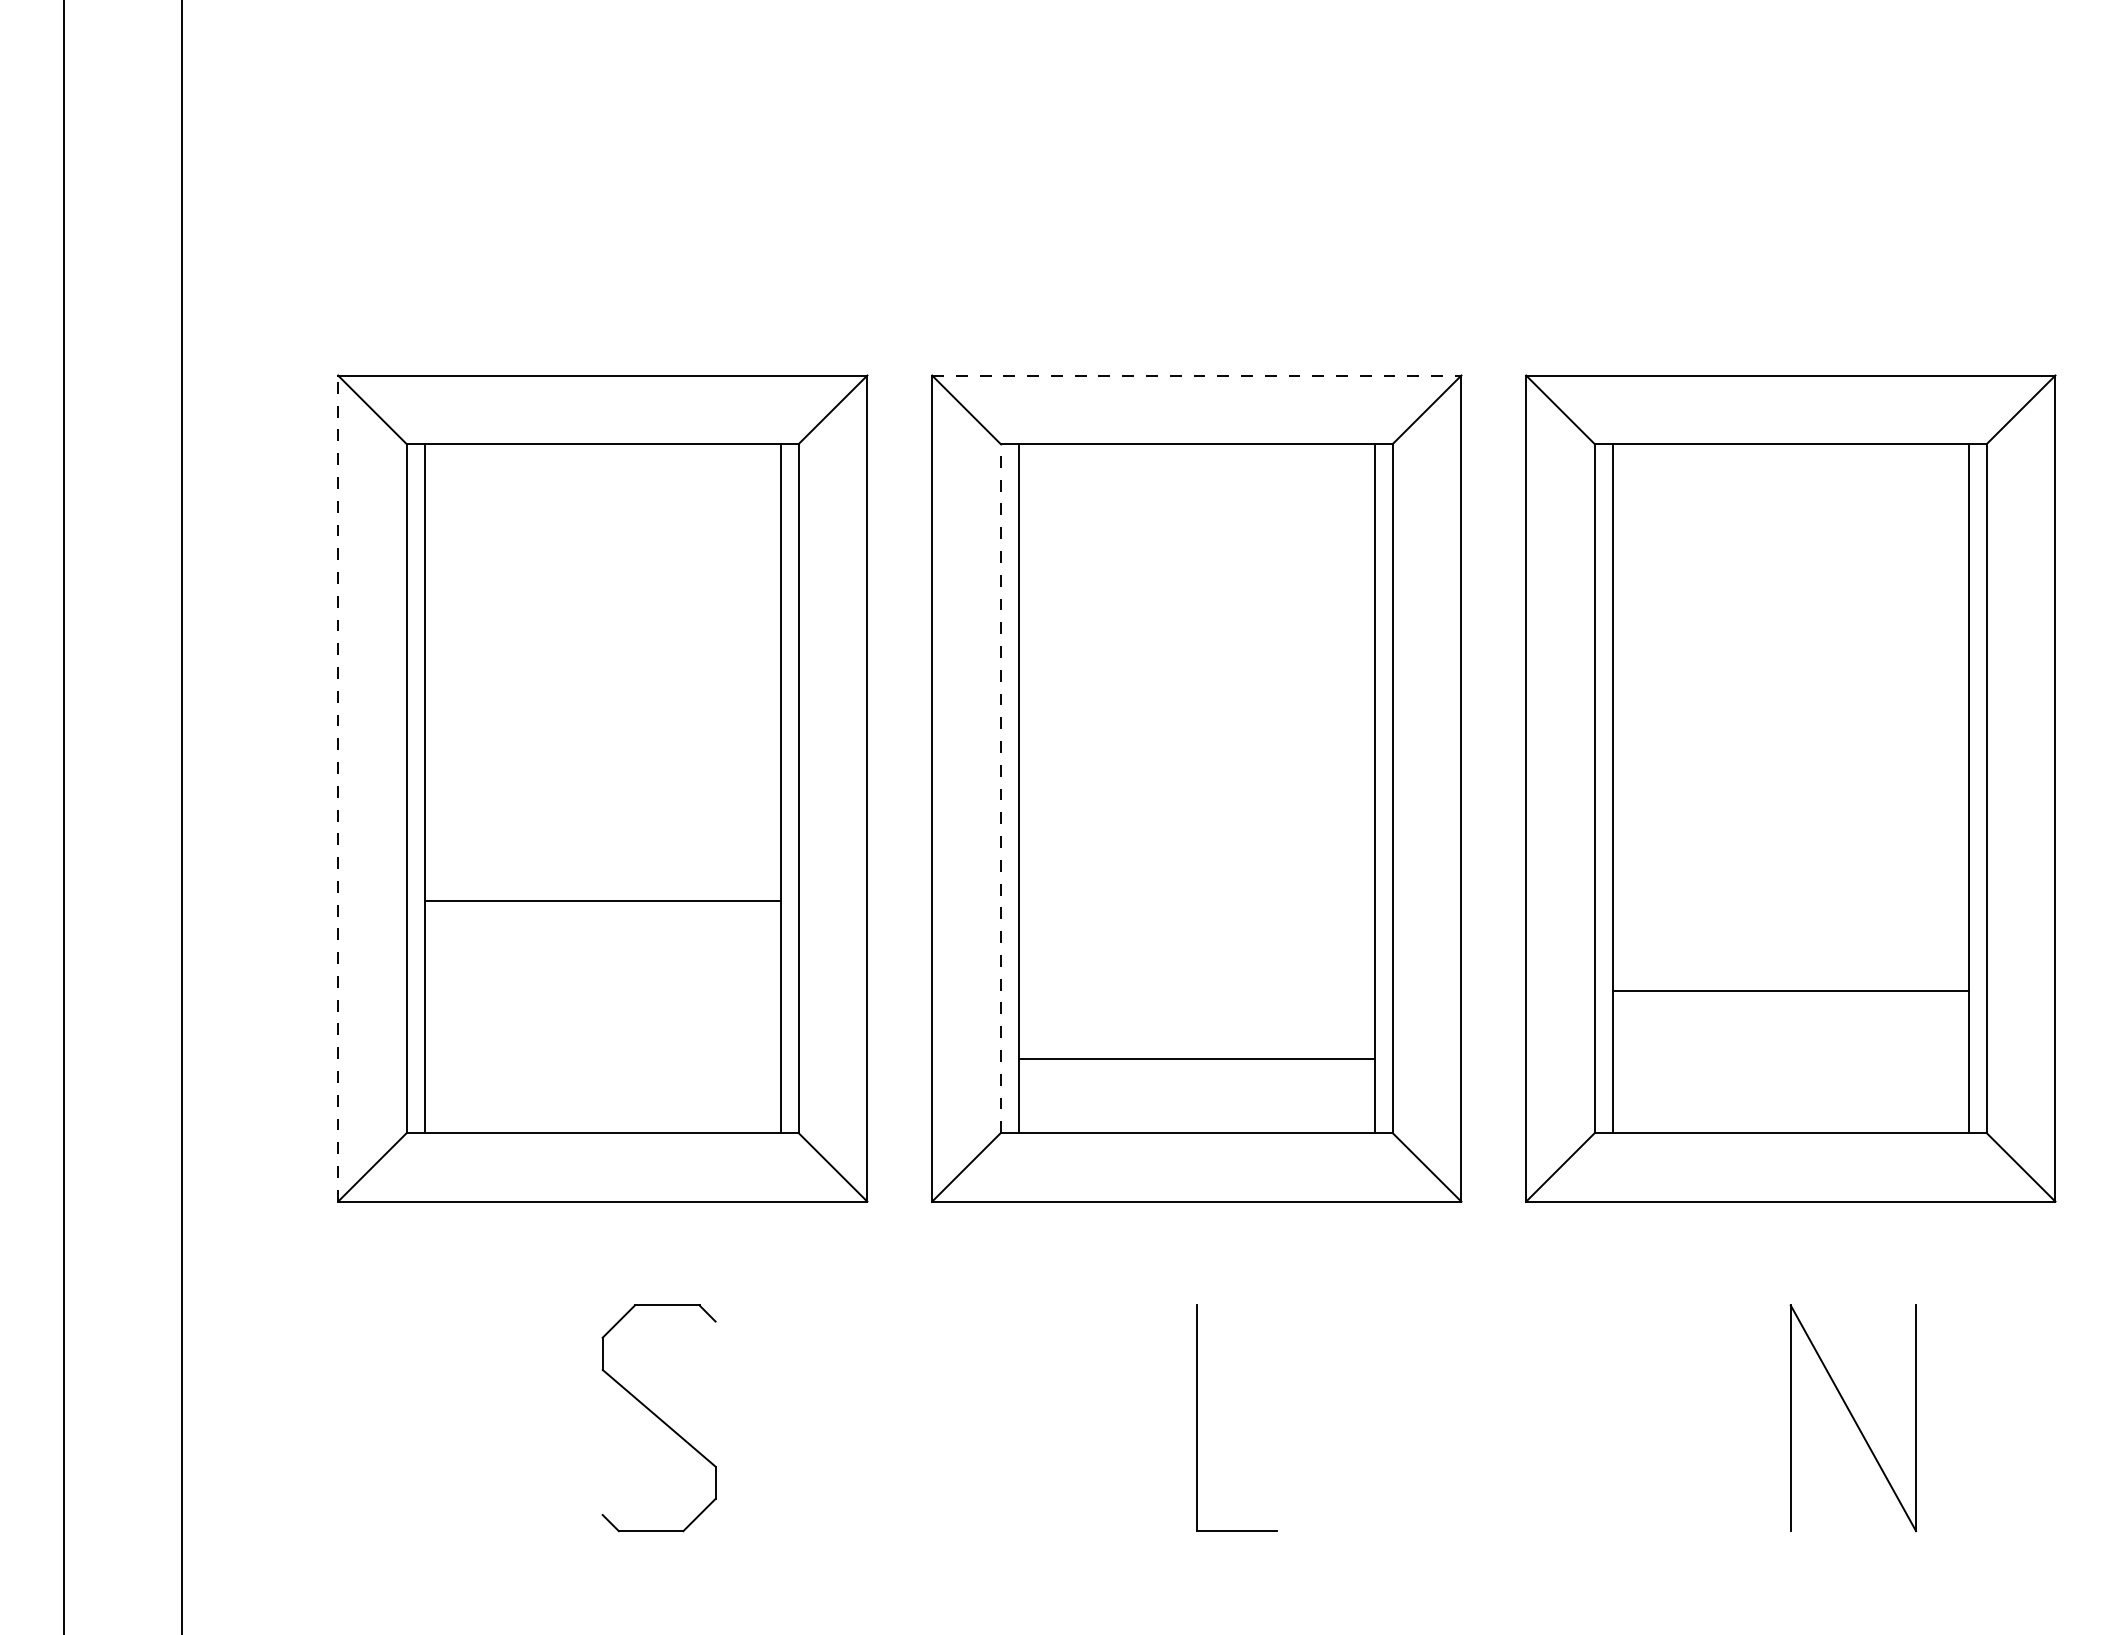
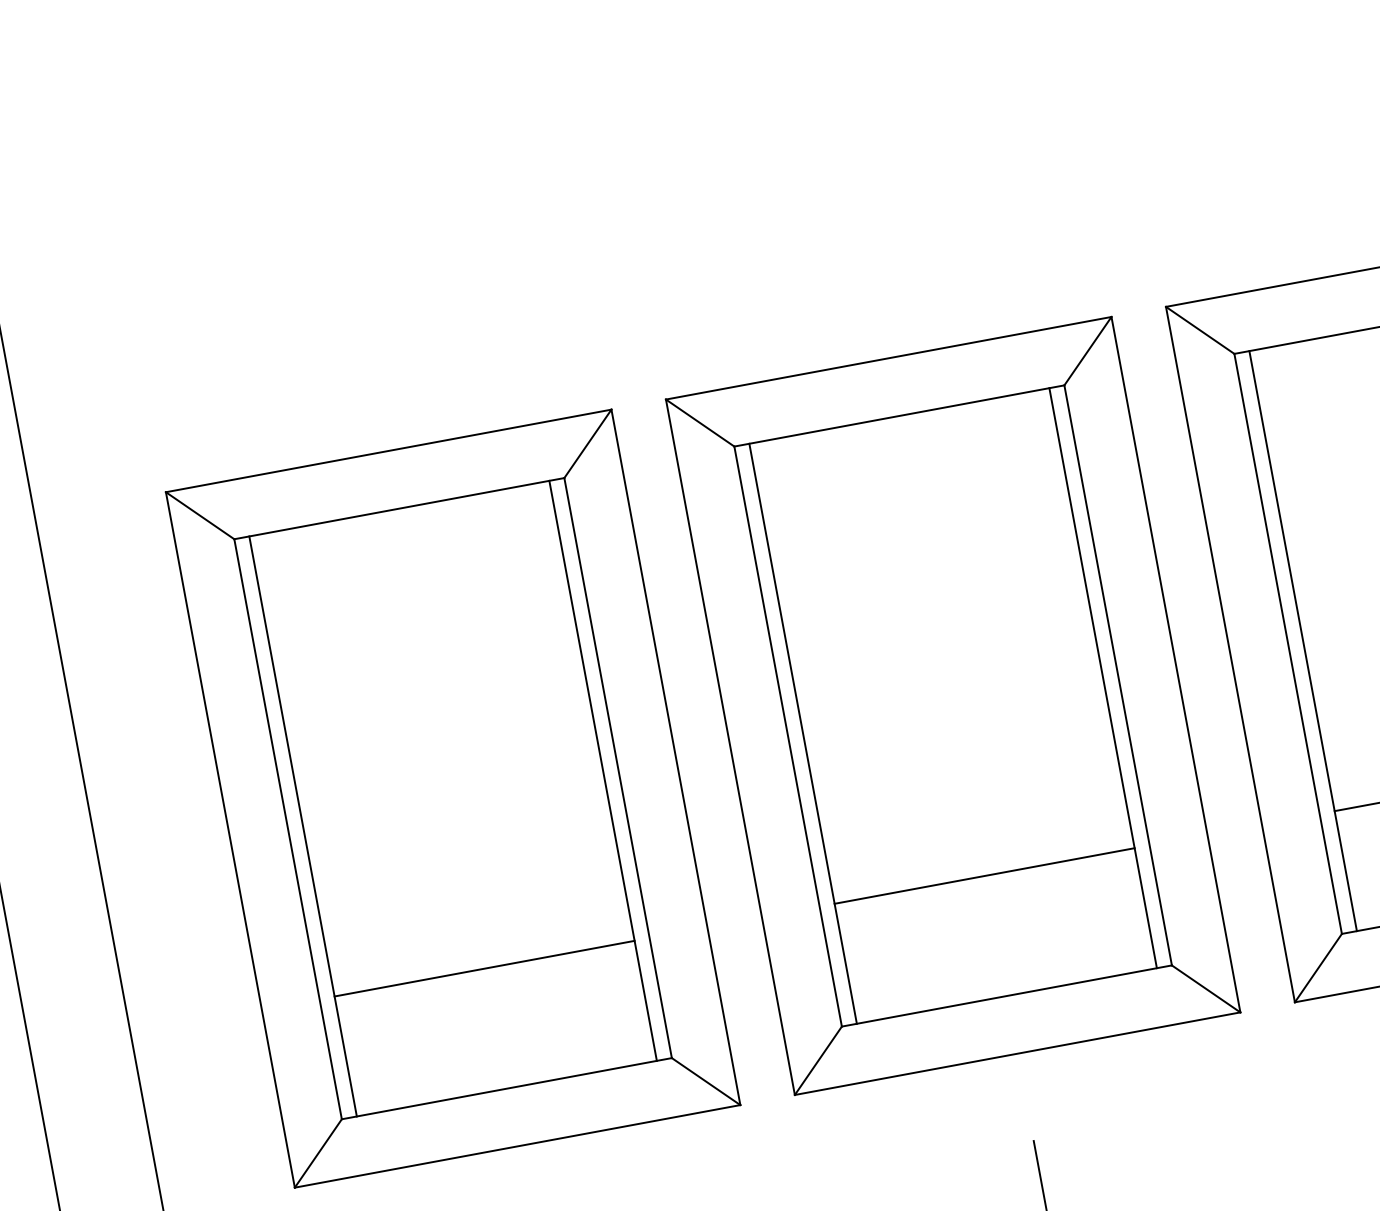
line: (1196, 375) -> (888, 358), dashed -> solid
line: (338, 788) -> (230, 839), dashed -> solid
line: (1000, 788) -> (787, 736), dashed -> solid
line: (602, 900) -> (484, 968), moved
line: (1196, 1058) -> (984, 875), moved

